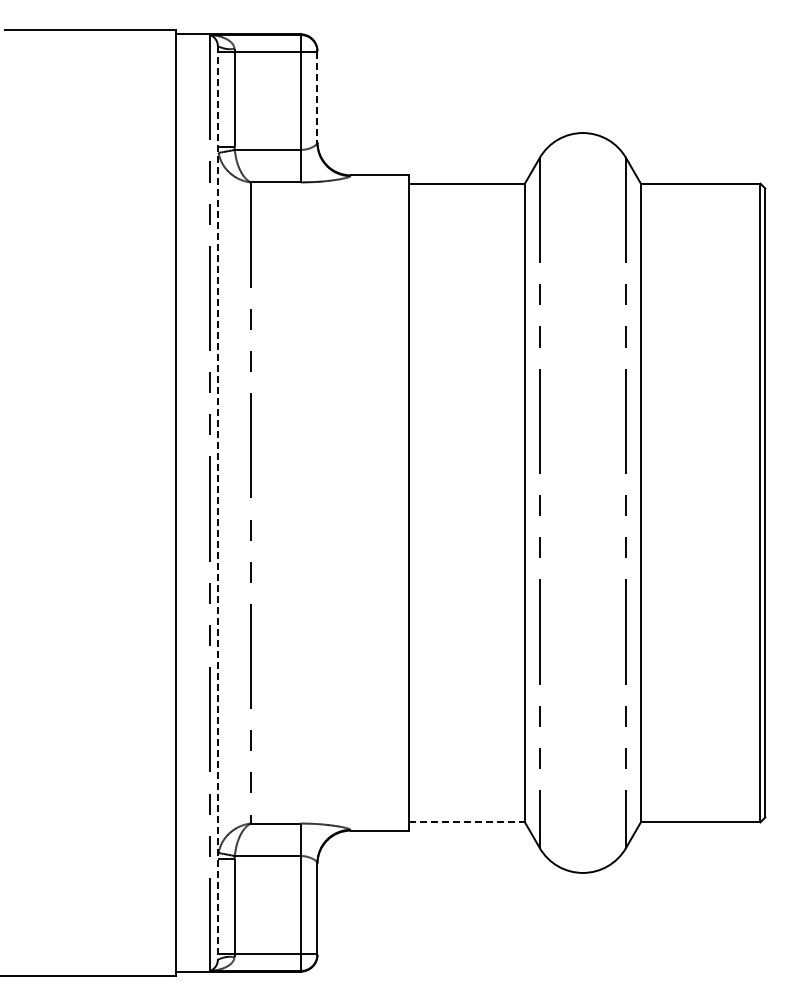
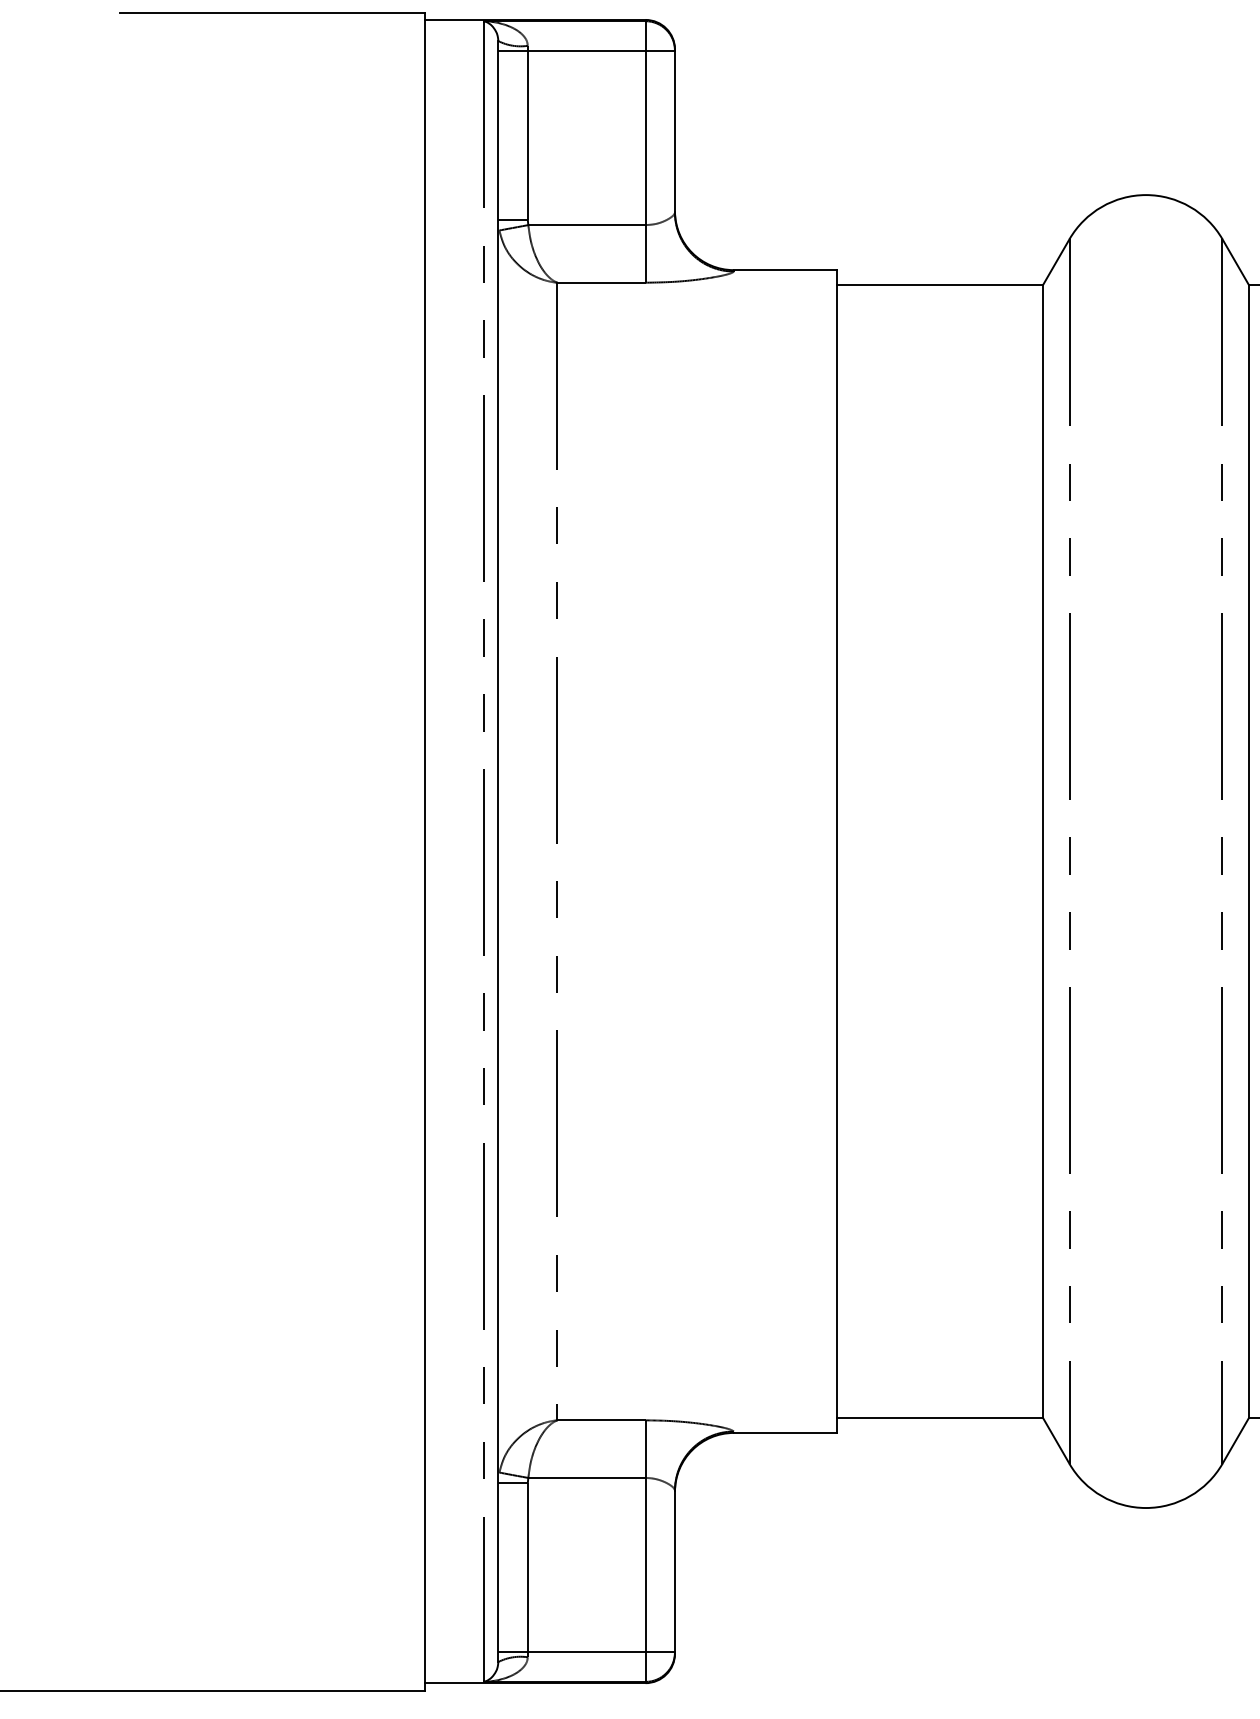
line: (317, 97) -> (675, 132), dashed -> solid
line: (217, 502) -> (497, 850), dashed -> solid
line: (467, 822) -> (941, 1418), dashed -> solid

